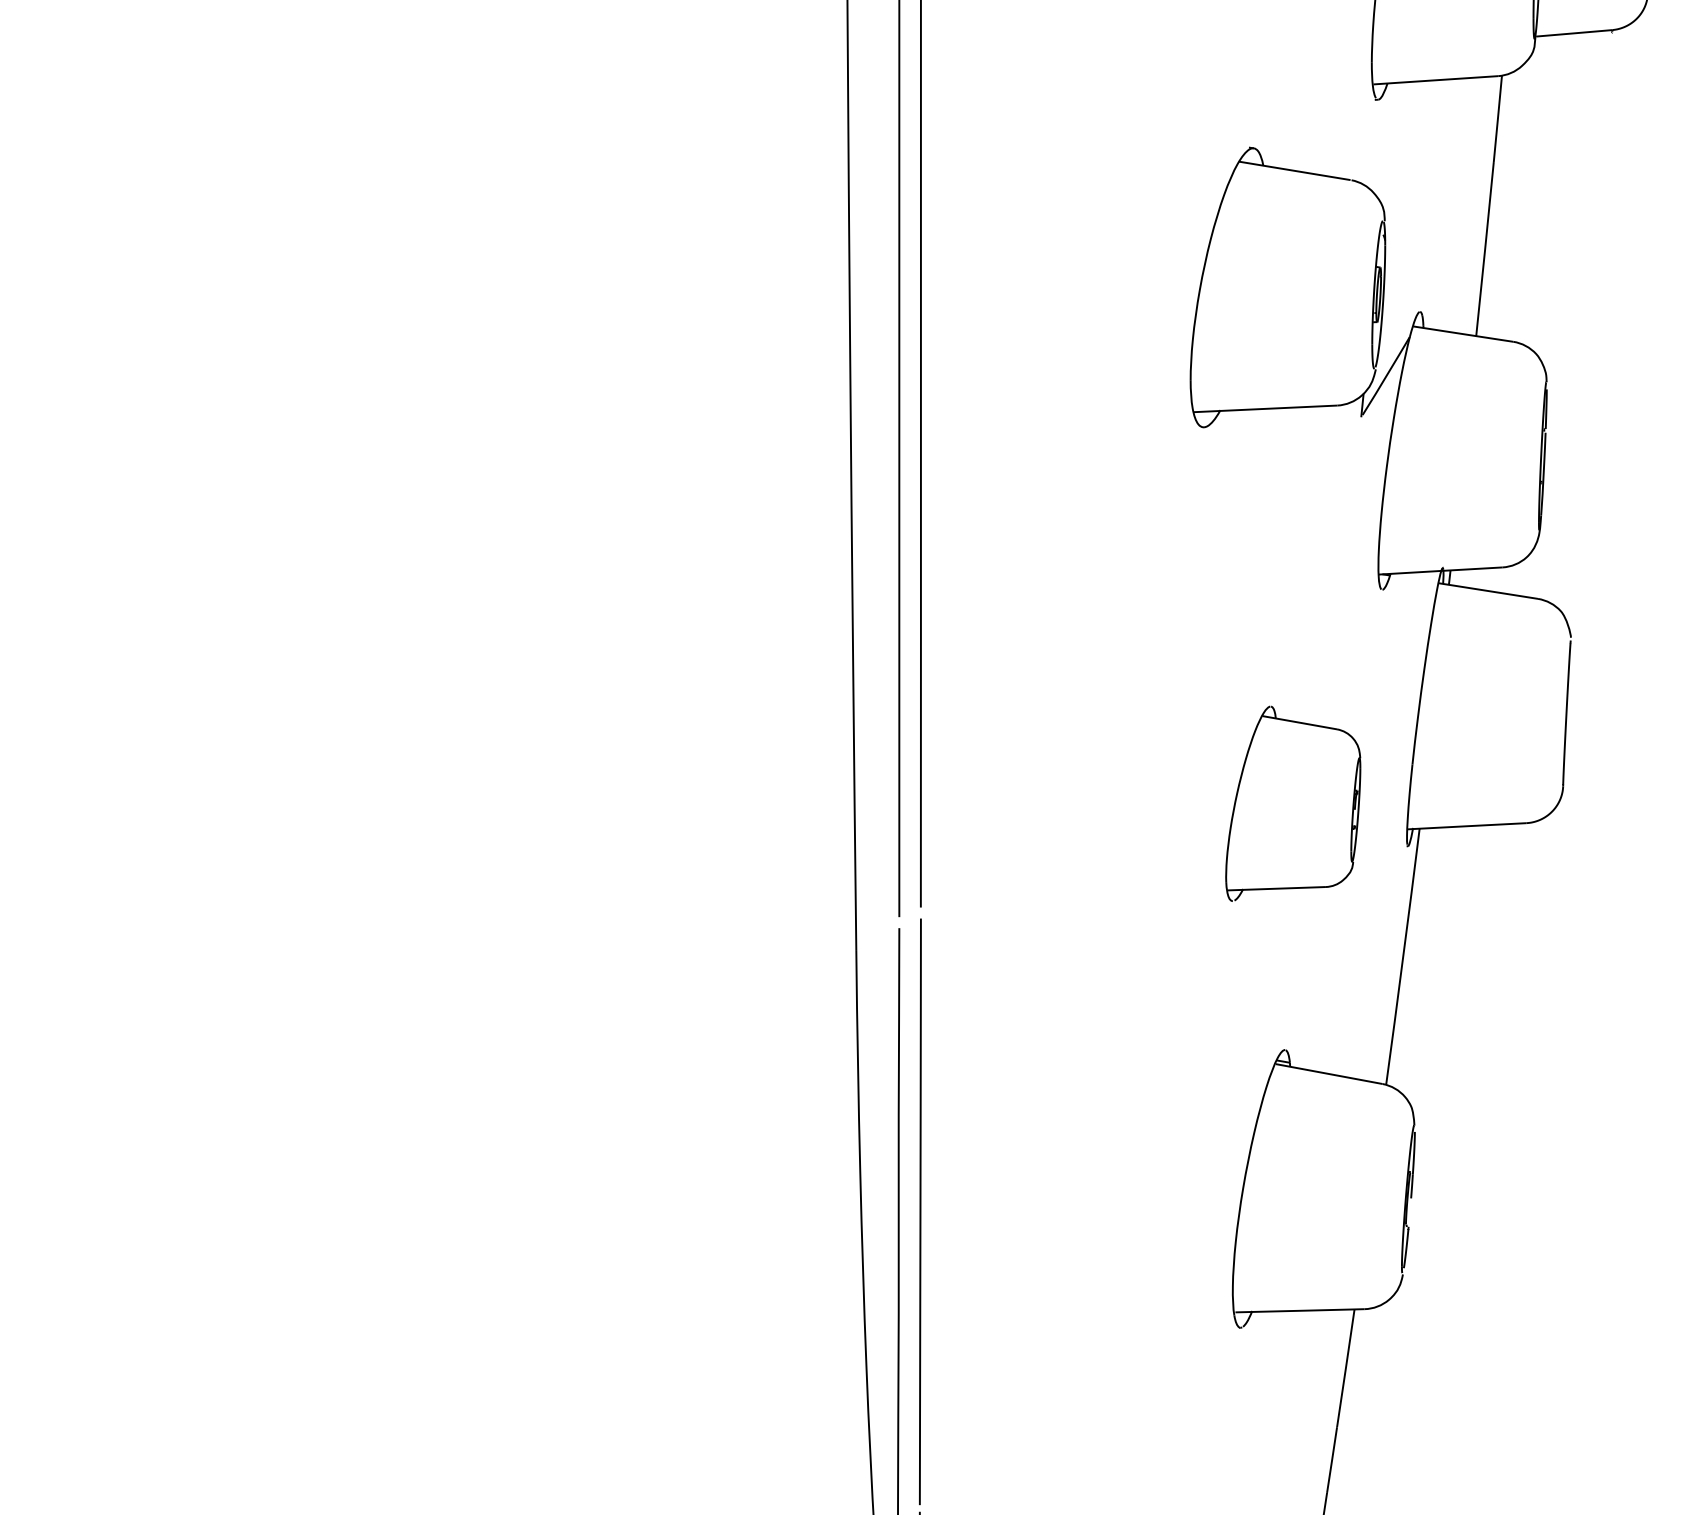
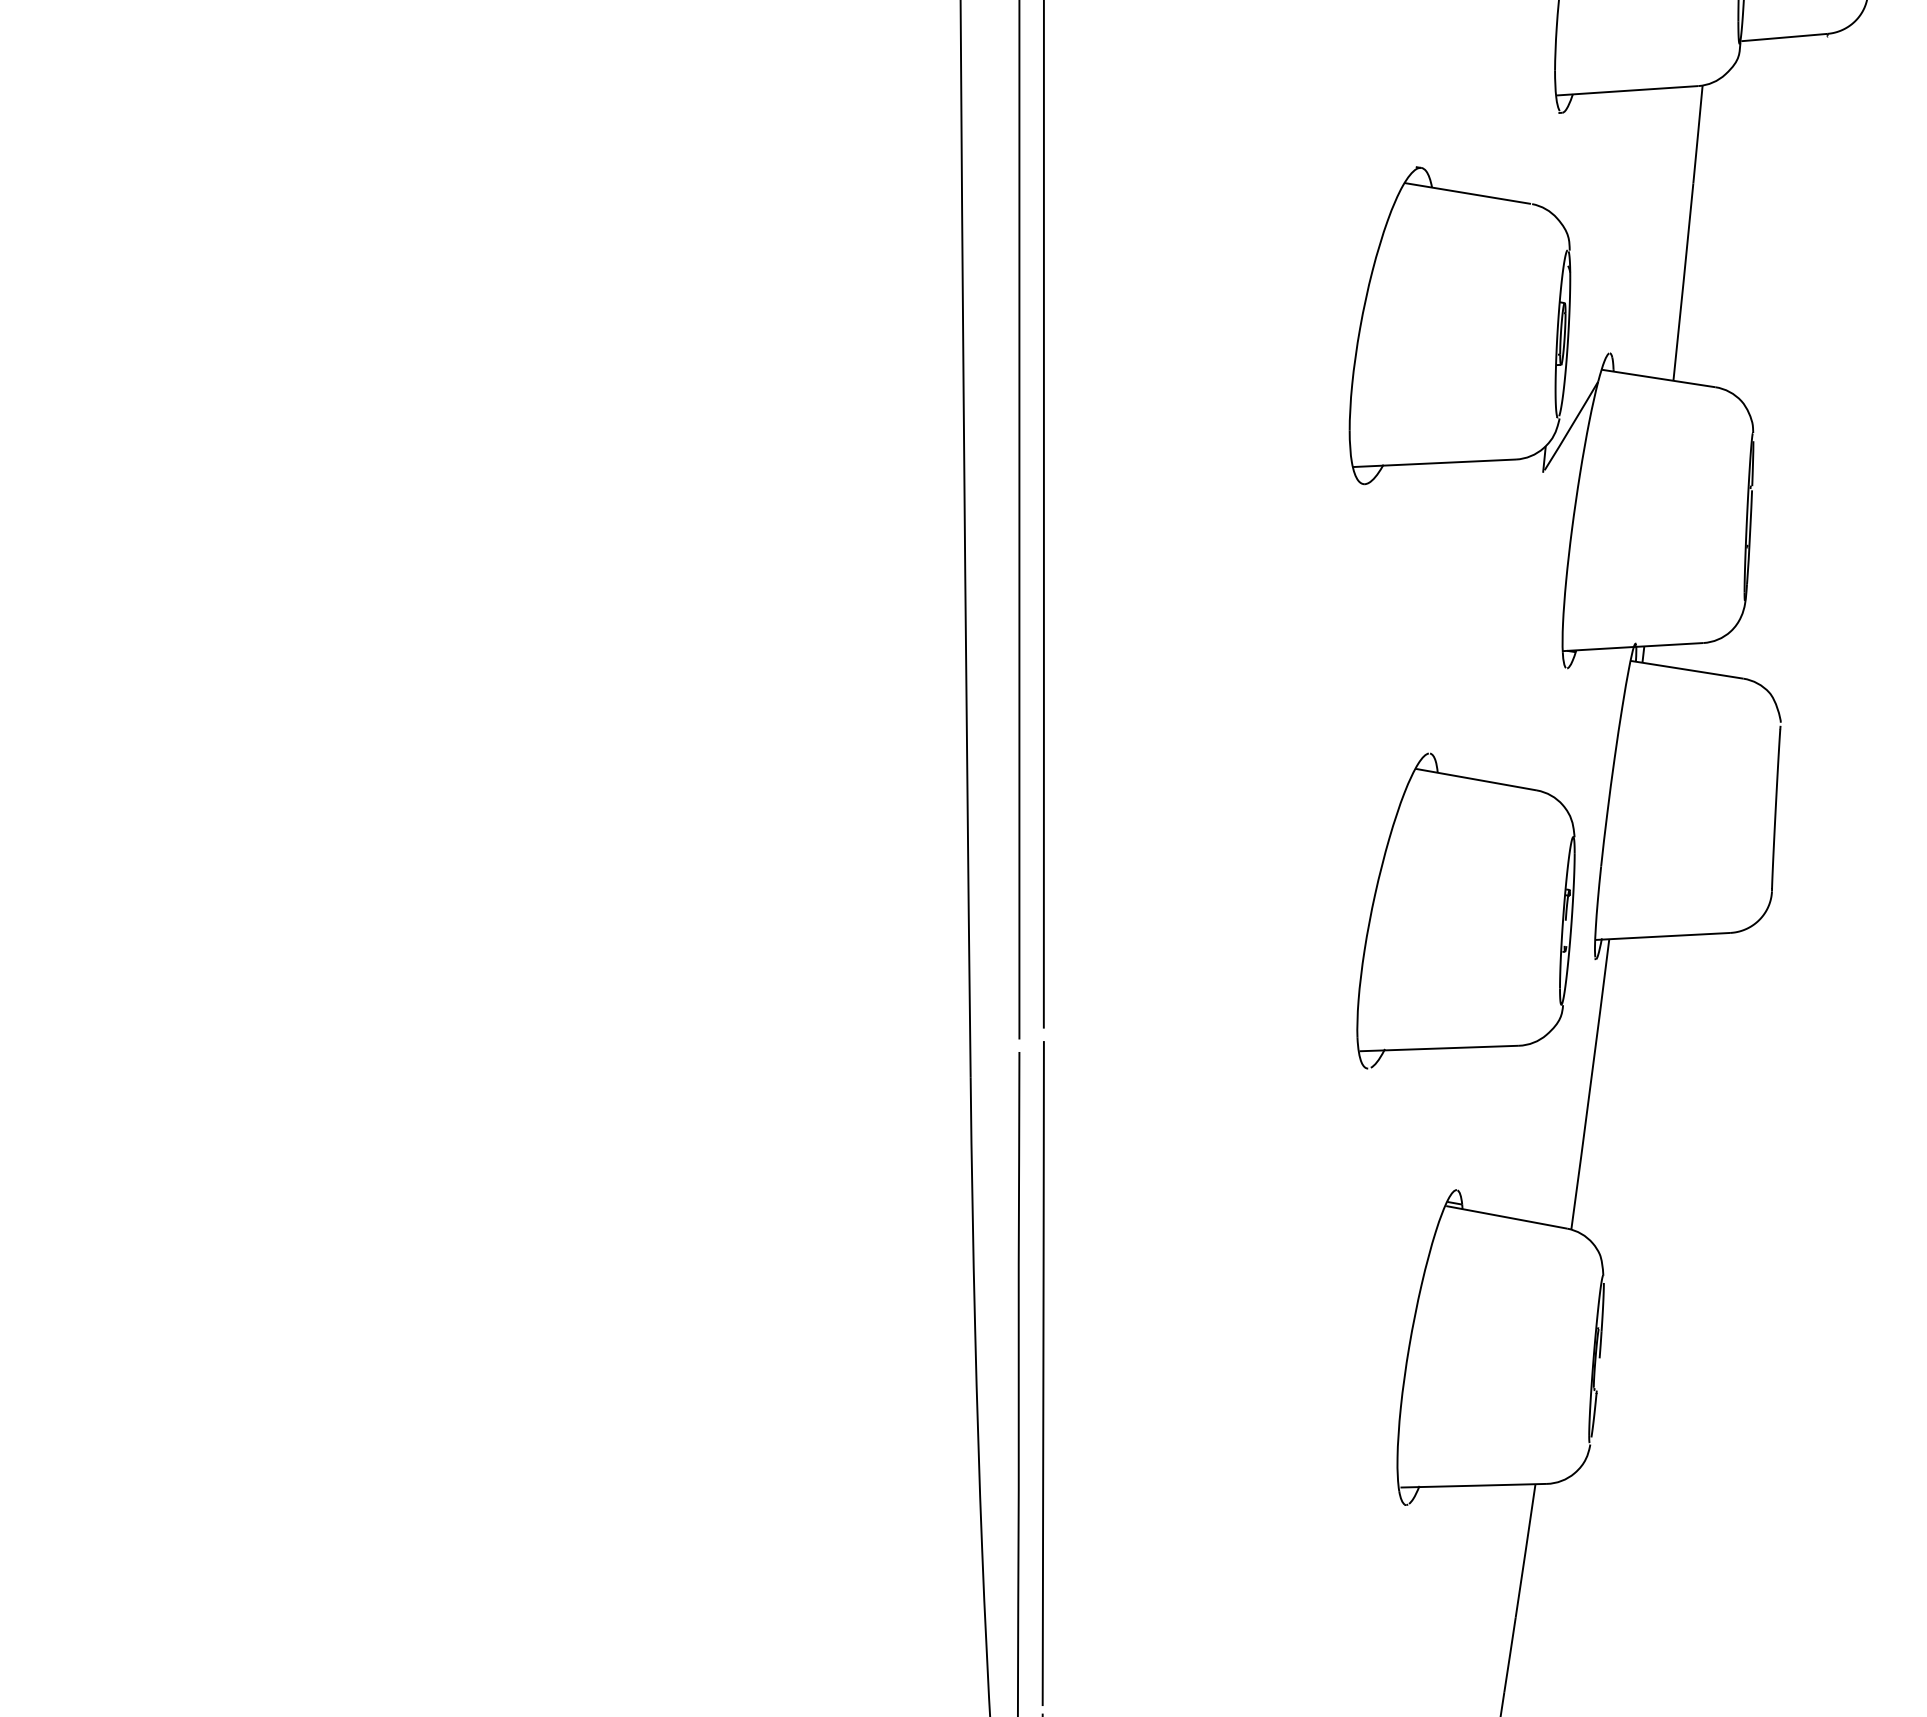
part: (1292, 803) -> (1465, 910), size x1.43

